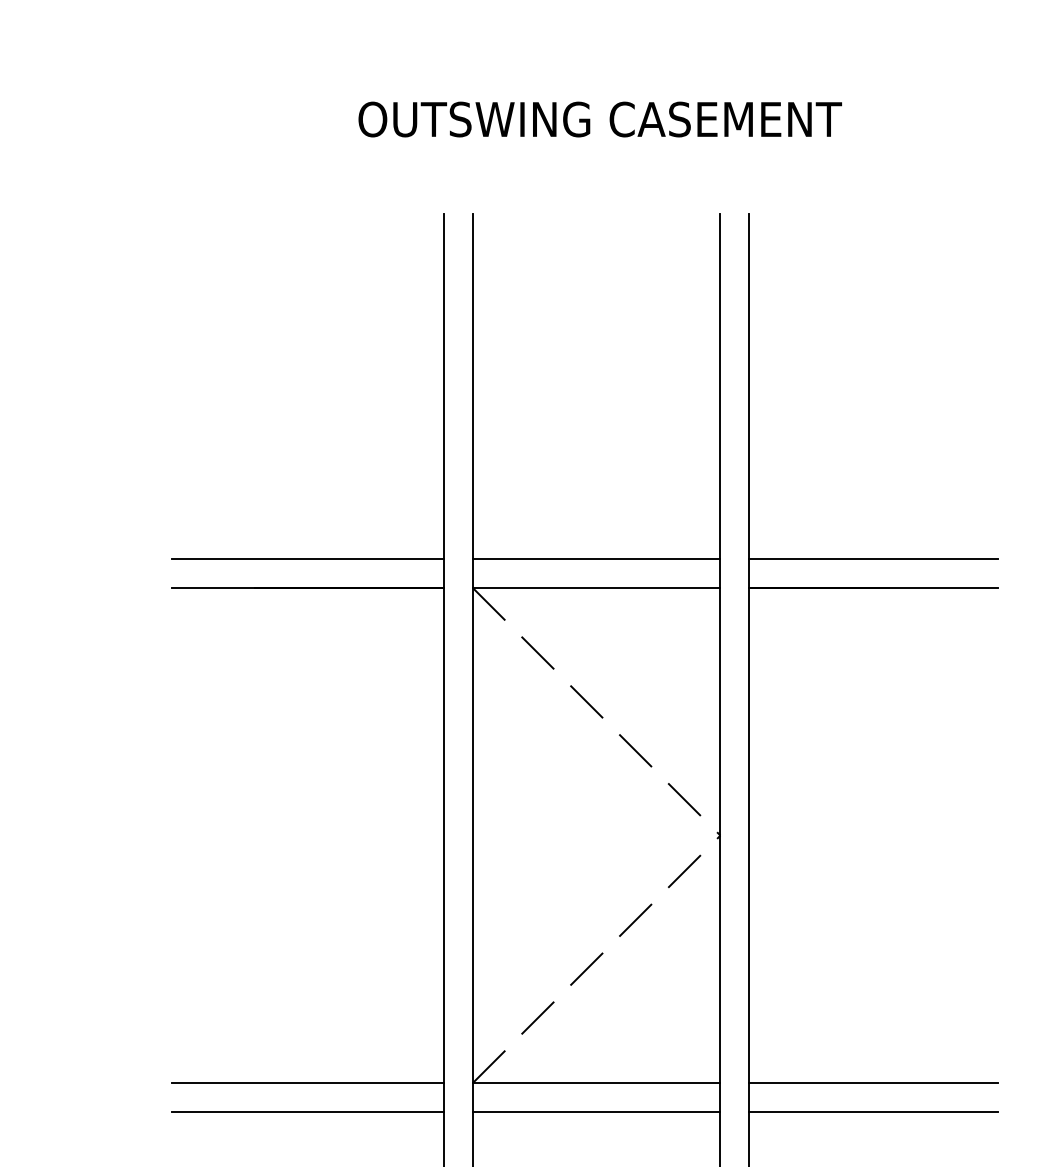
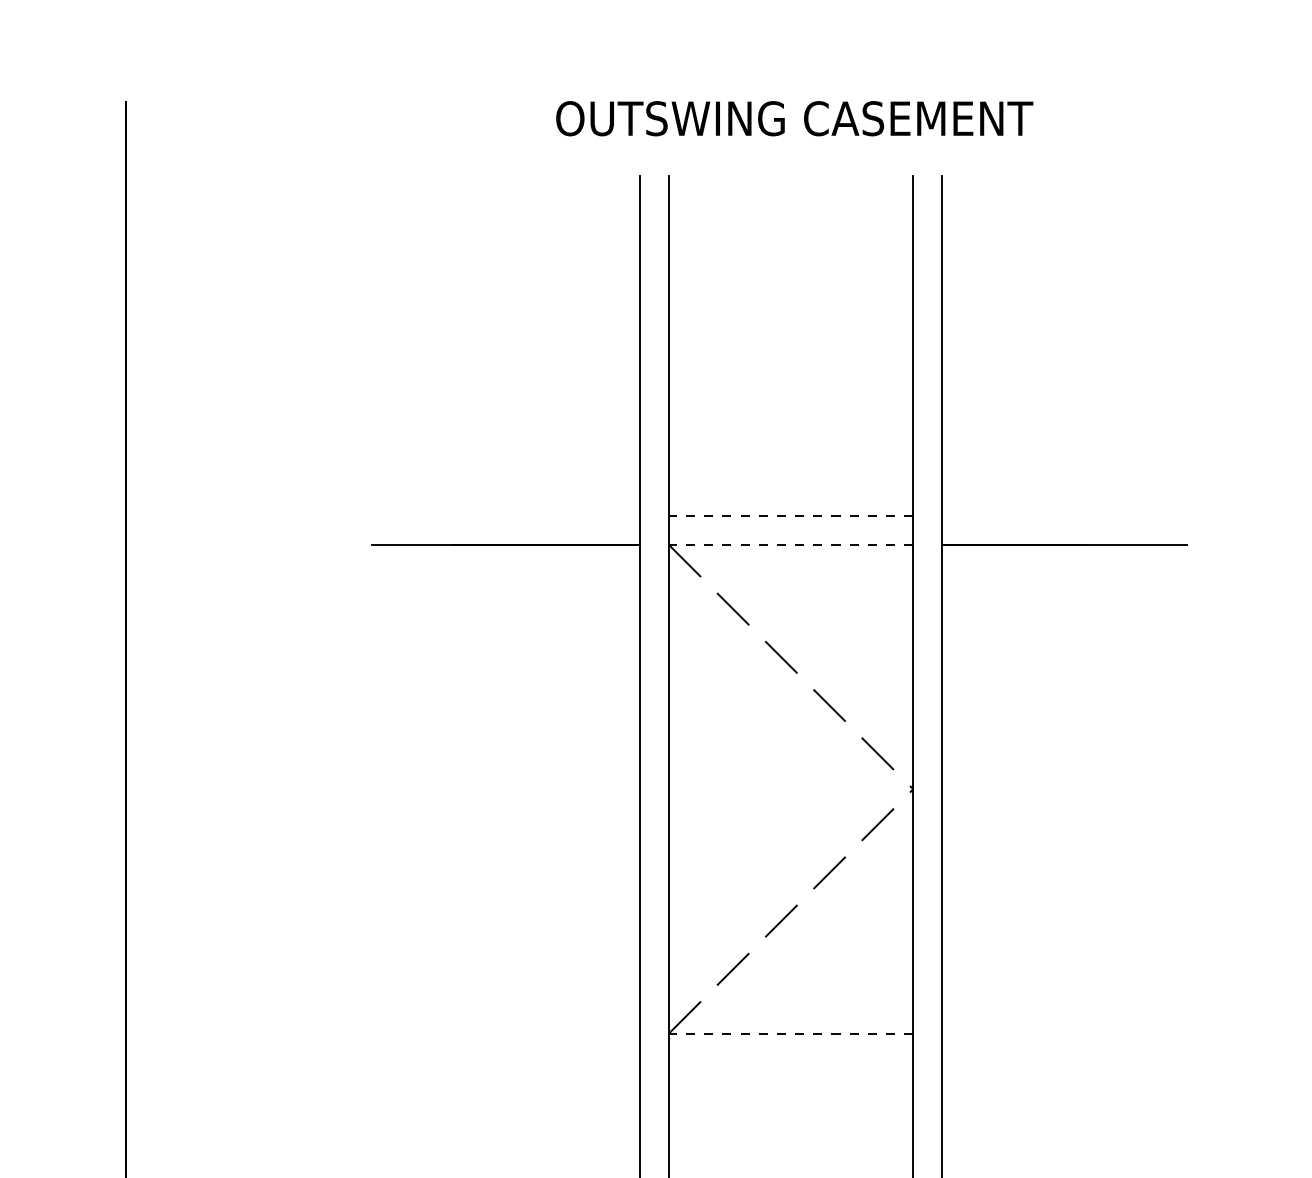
text: (600, 119) -> (794, 118), moved
line: (308, 559) -> (506, 516), removed
line: (596, 559) -> (790, 516), solid -> dashed
line: (873, 559) -> (1064, 516), removed
line: (596, 587) -> (790, 544), solid -> dashed
line: (308, 1083) -> (506, 1033), removed
line: (596, 1083) -> (790, 1033), solid -> dashed
line: (873, 1083) -> (1064, 1033), removed
line: (308, 1112) -> (506, 1062), removed
line: (596, 1112) -> (790, 1062), removed
line: (873, 1112) -> (1064, 1062), removed

